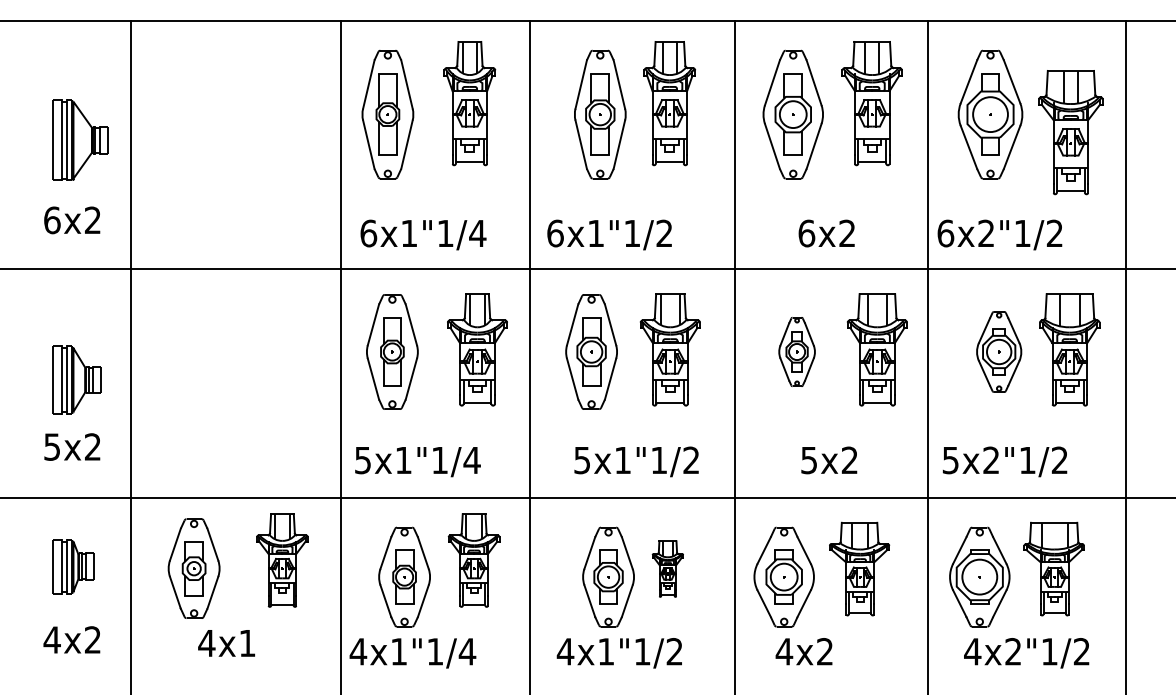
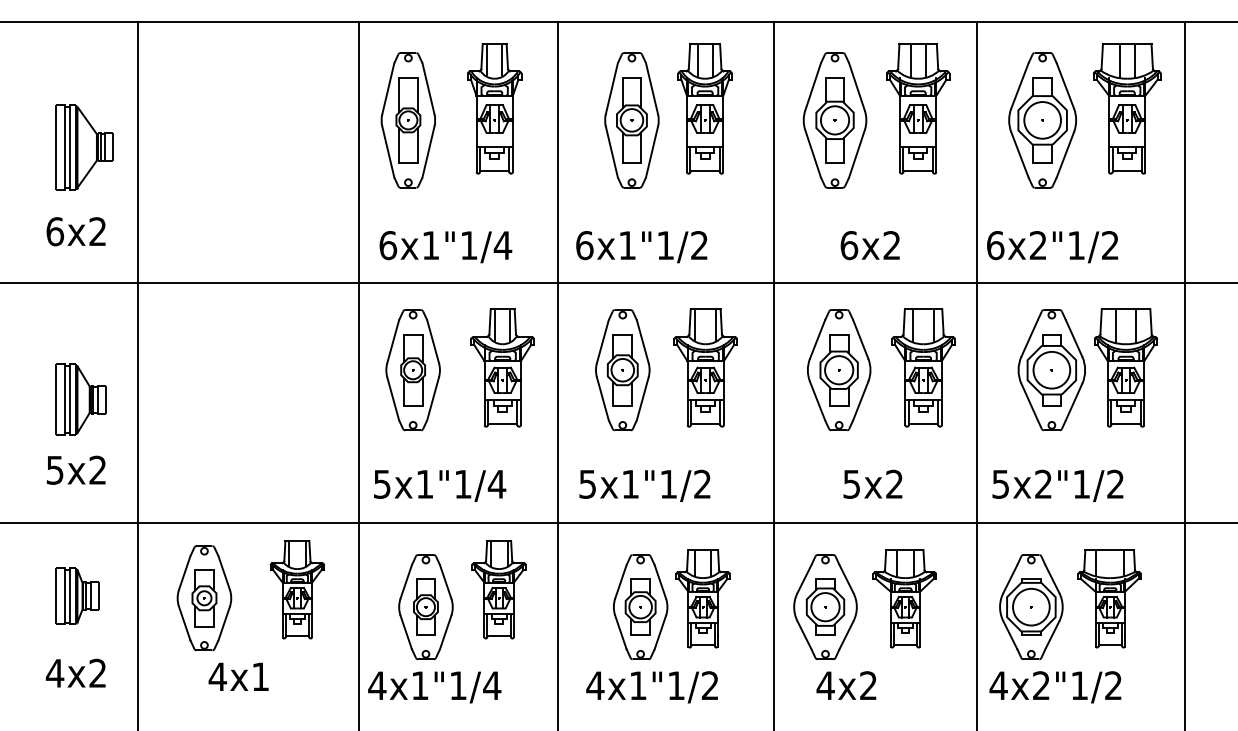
part: (1070, 132) -> (1126, 108), moved
part: (796, 351) -> (838, 369), size x1.67
part: (998, 351) -> (1051, 369), size x1.43
text: (636, 461) -> (644, 485), moved
part: (667, 568) -> (702, 598), size x1.67
text: (1026, 653) -> (1055, 687), moved

